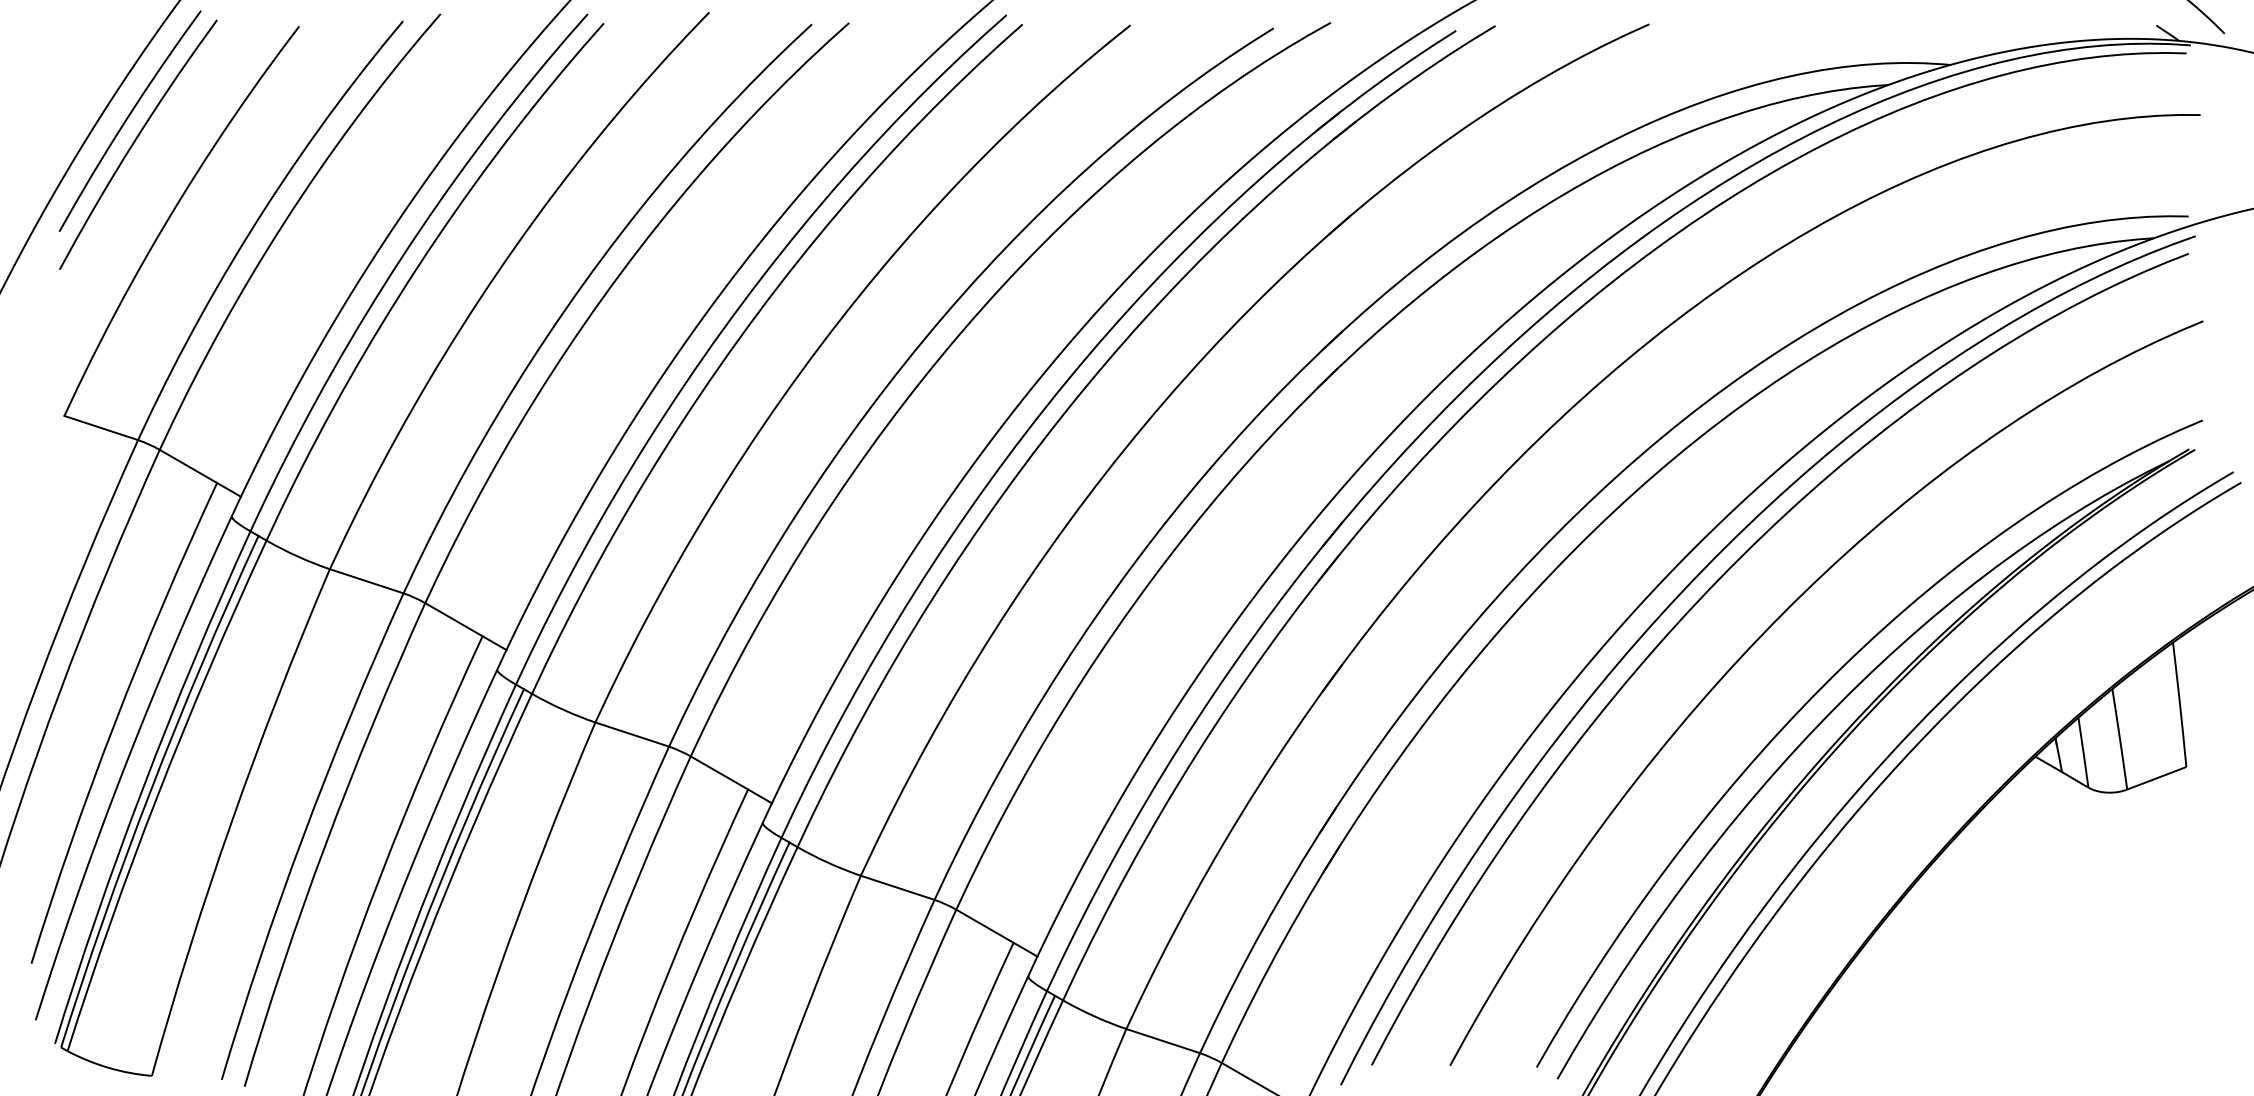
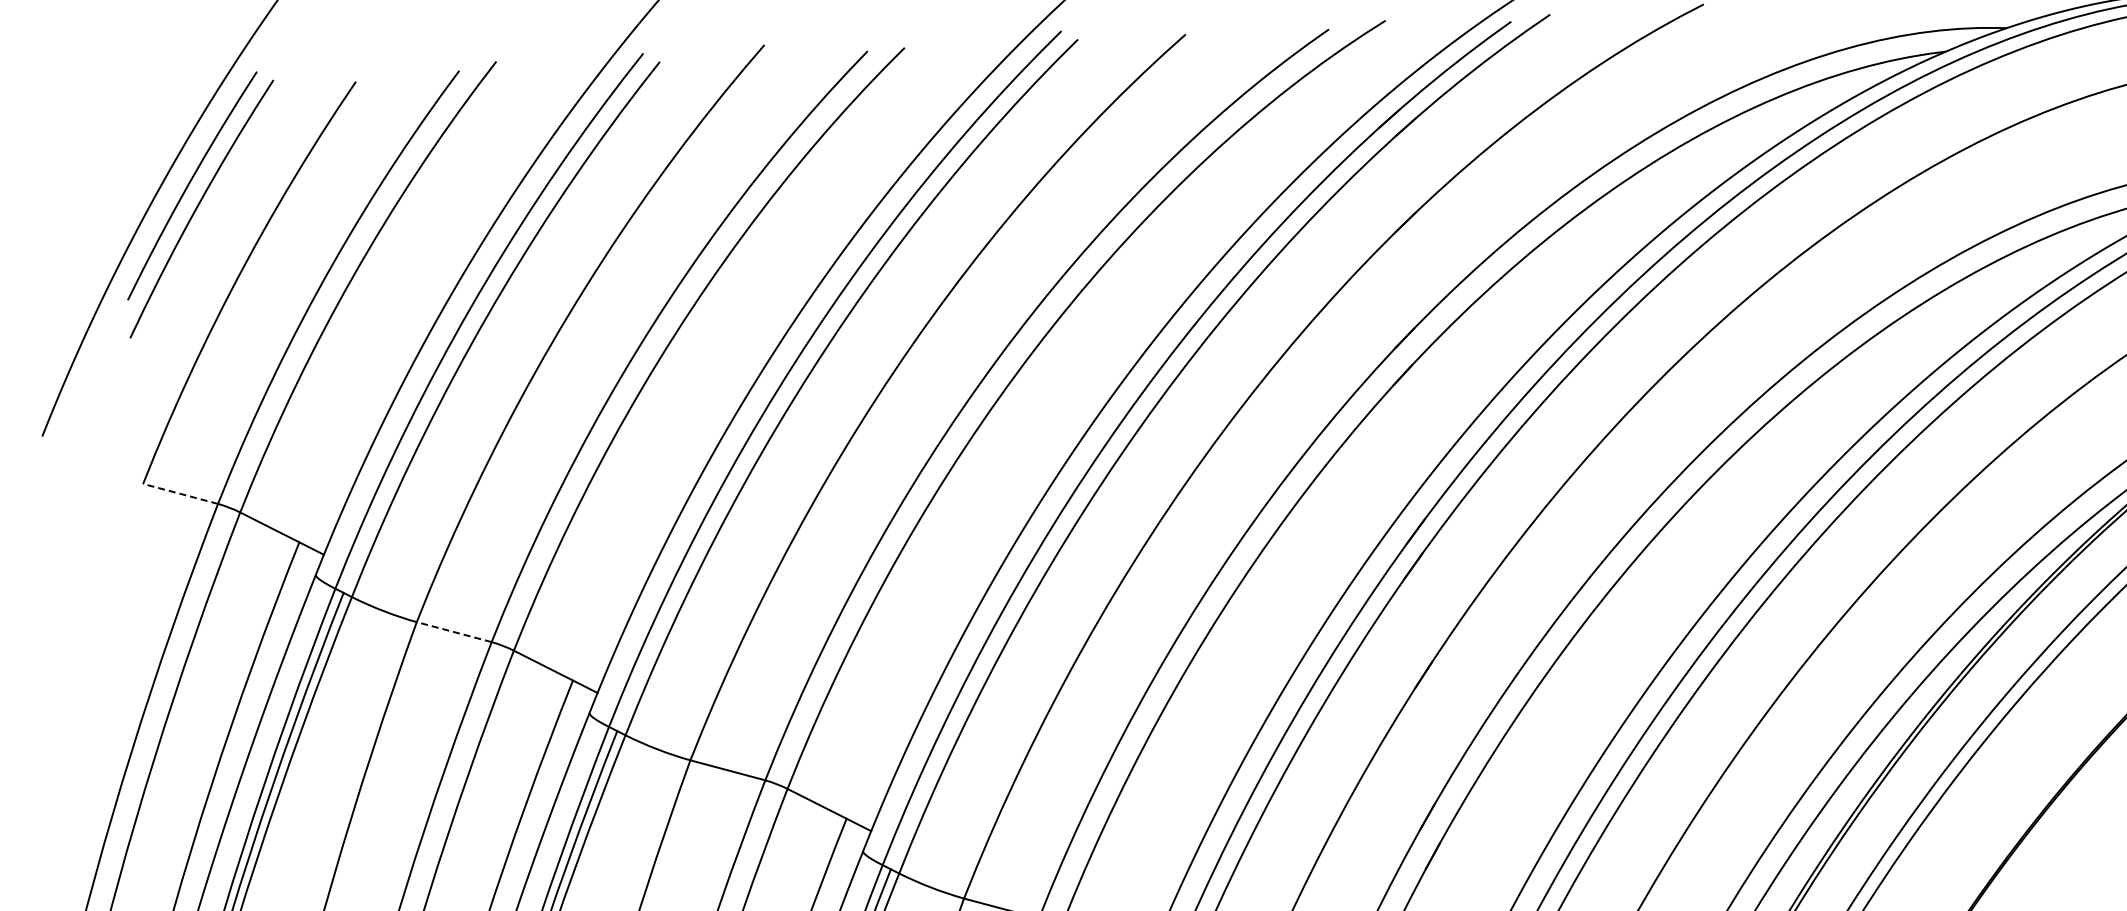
line: (101, 428) -> (180, 494), solid -> dashed
line: (366, 581) -> (454, 632), solid -> dashed

